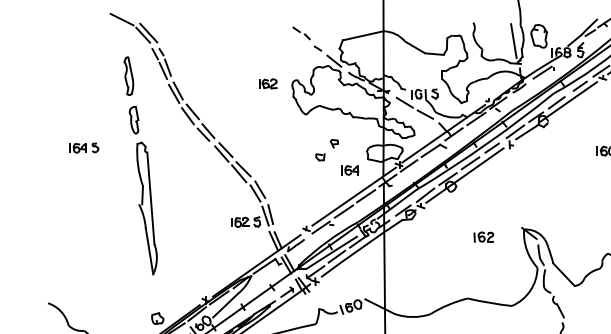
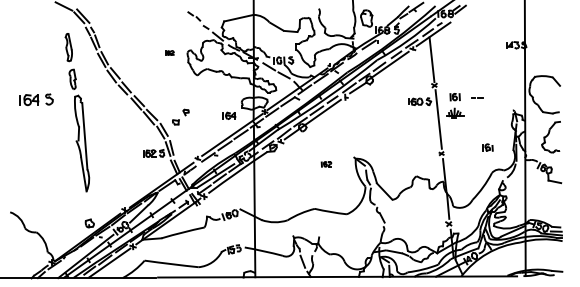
line: (514, 40) -> (348, 21), removed
part: (267, 83) -> (169, 52), size x0.6
part: (84, 147) -> (36, 99), size x1.6
part: (326, 149) -> (180, 116), moved
part: (483, 237) -> (326, 164), size x0.7

